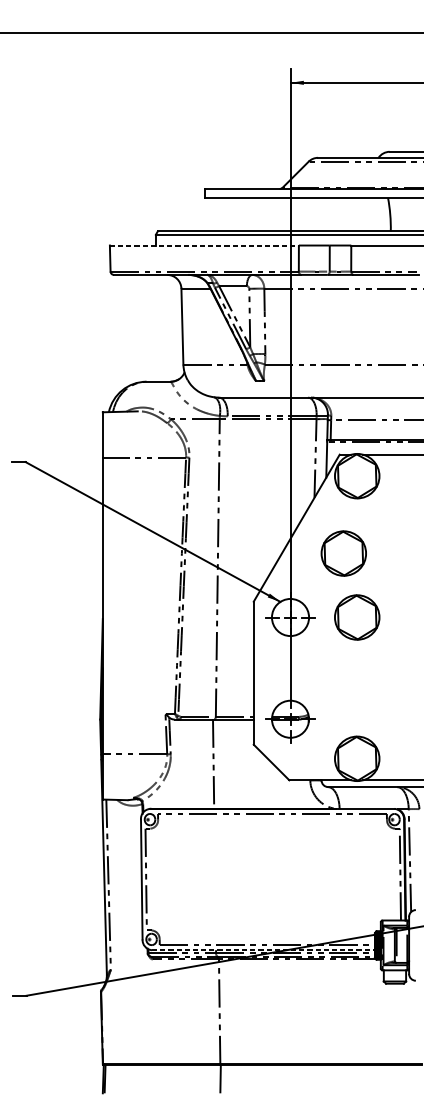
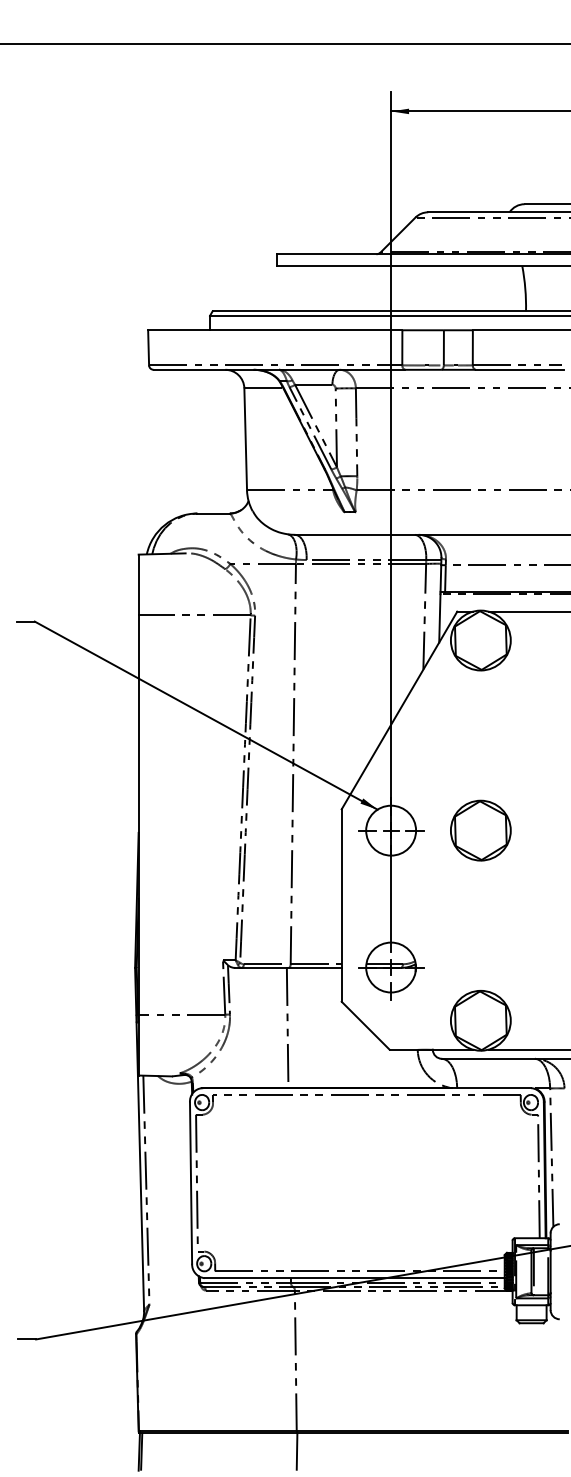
line: (204, 245) -> (275, 330), dashed -> solid
part: (343, 553) -> (462, 744), removed
line: (263, 950) -> (354, 1278), dashed -> solid

